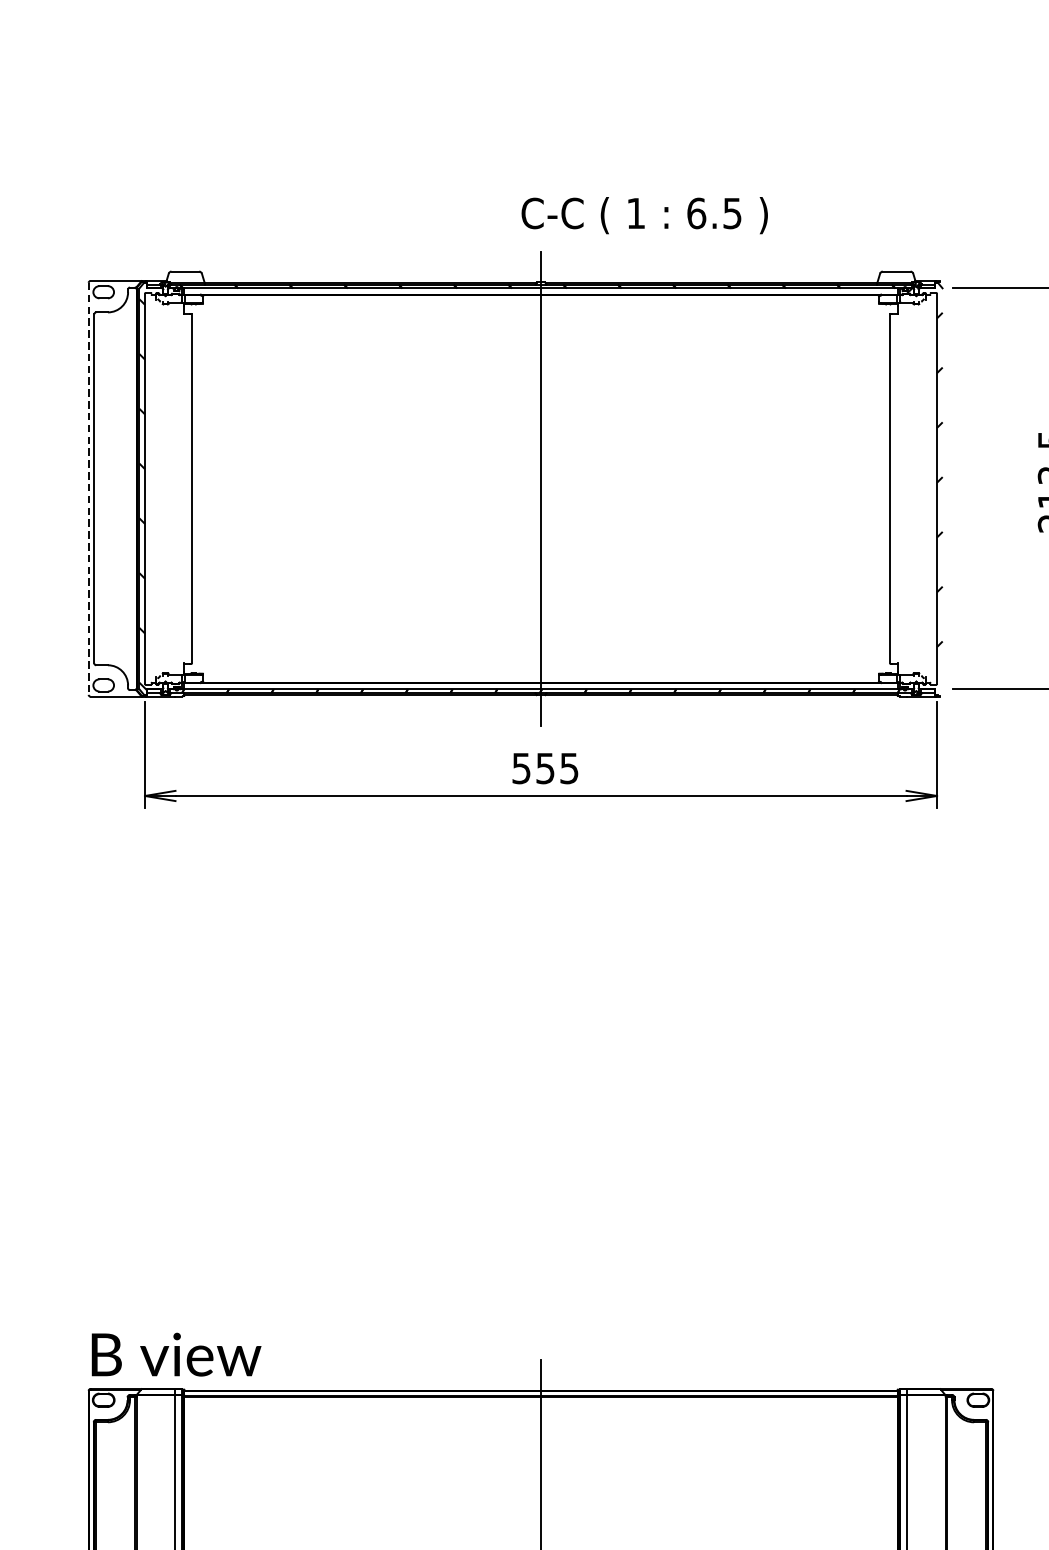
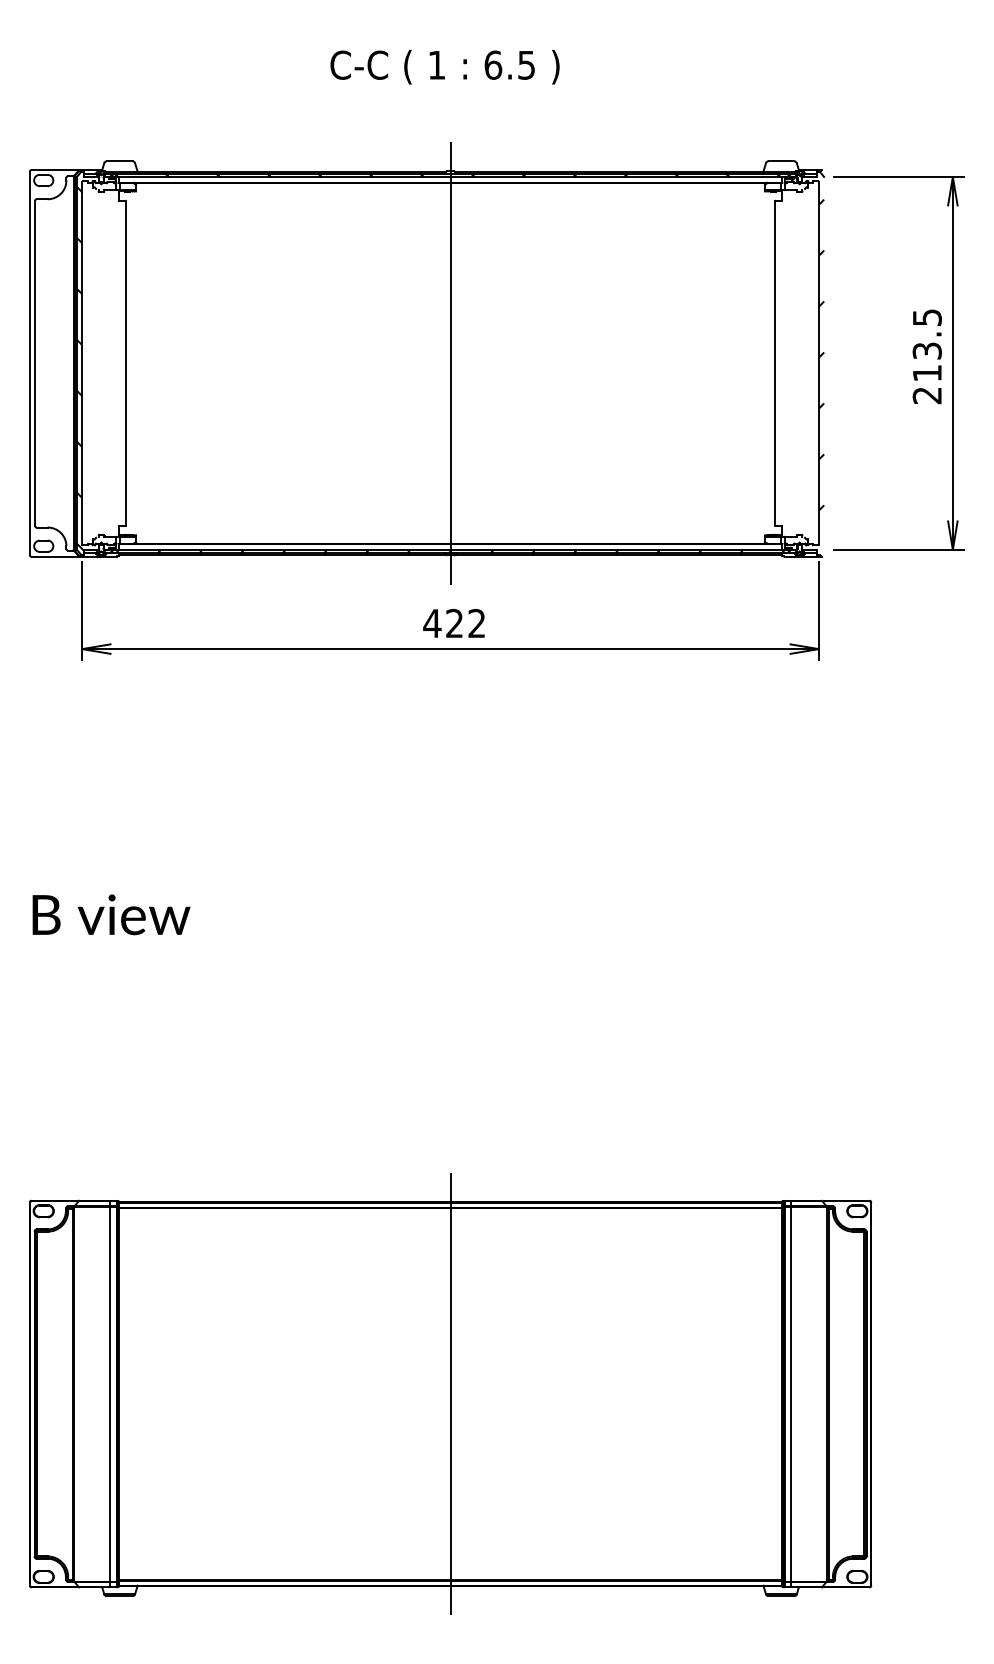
text: (644, 215) -> (444, 67), moved
line: (88, 488) -> (29, 363), dashed -> solid
text: (545, 768) -> (454, 623), 555 -> 422
text: (176, 1354) -> (111, 914), moved

